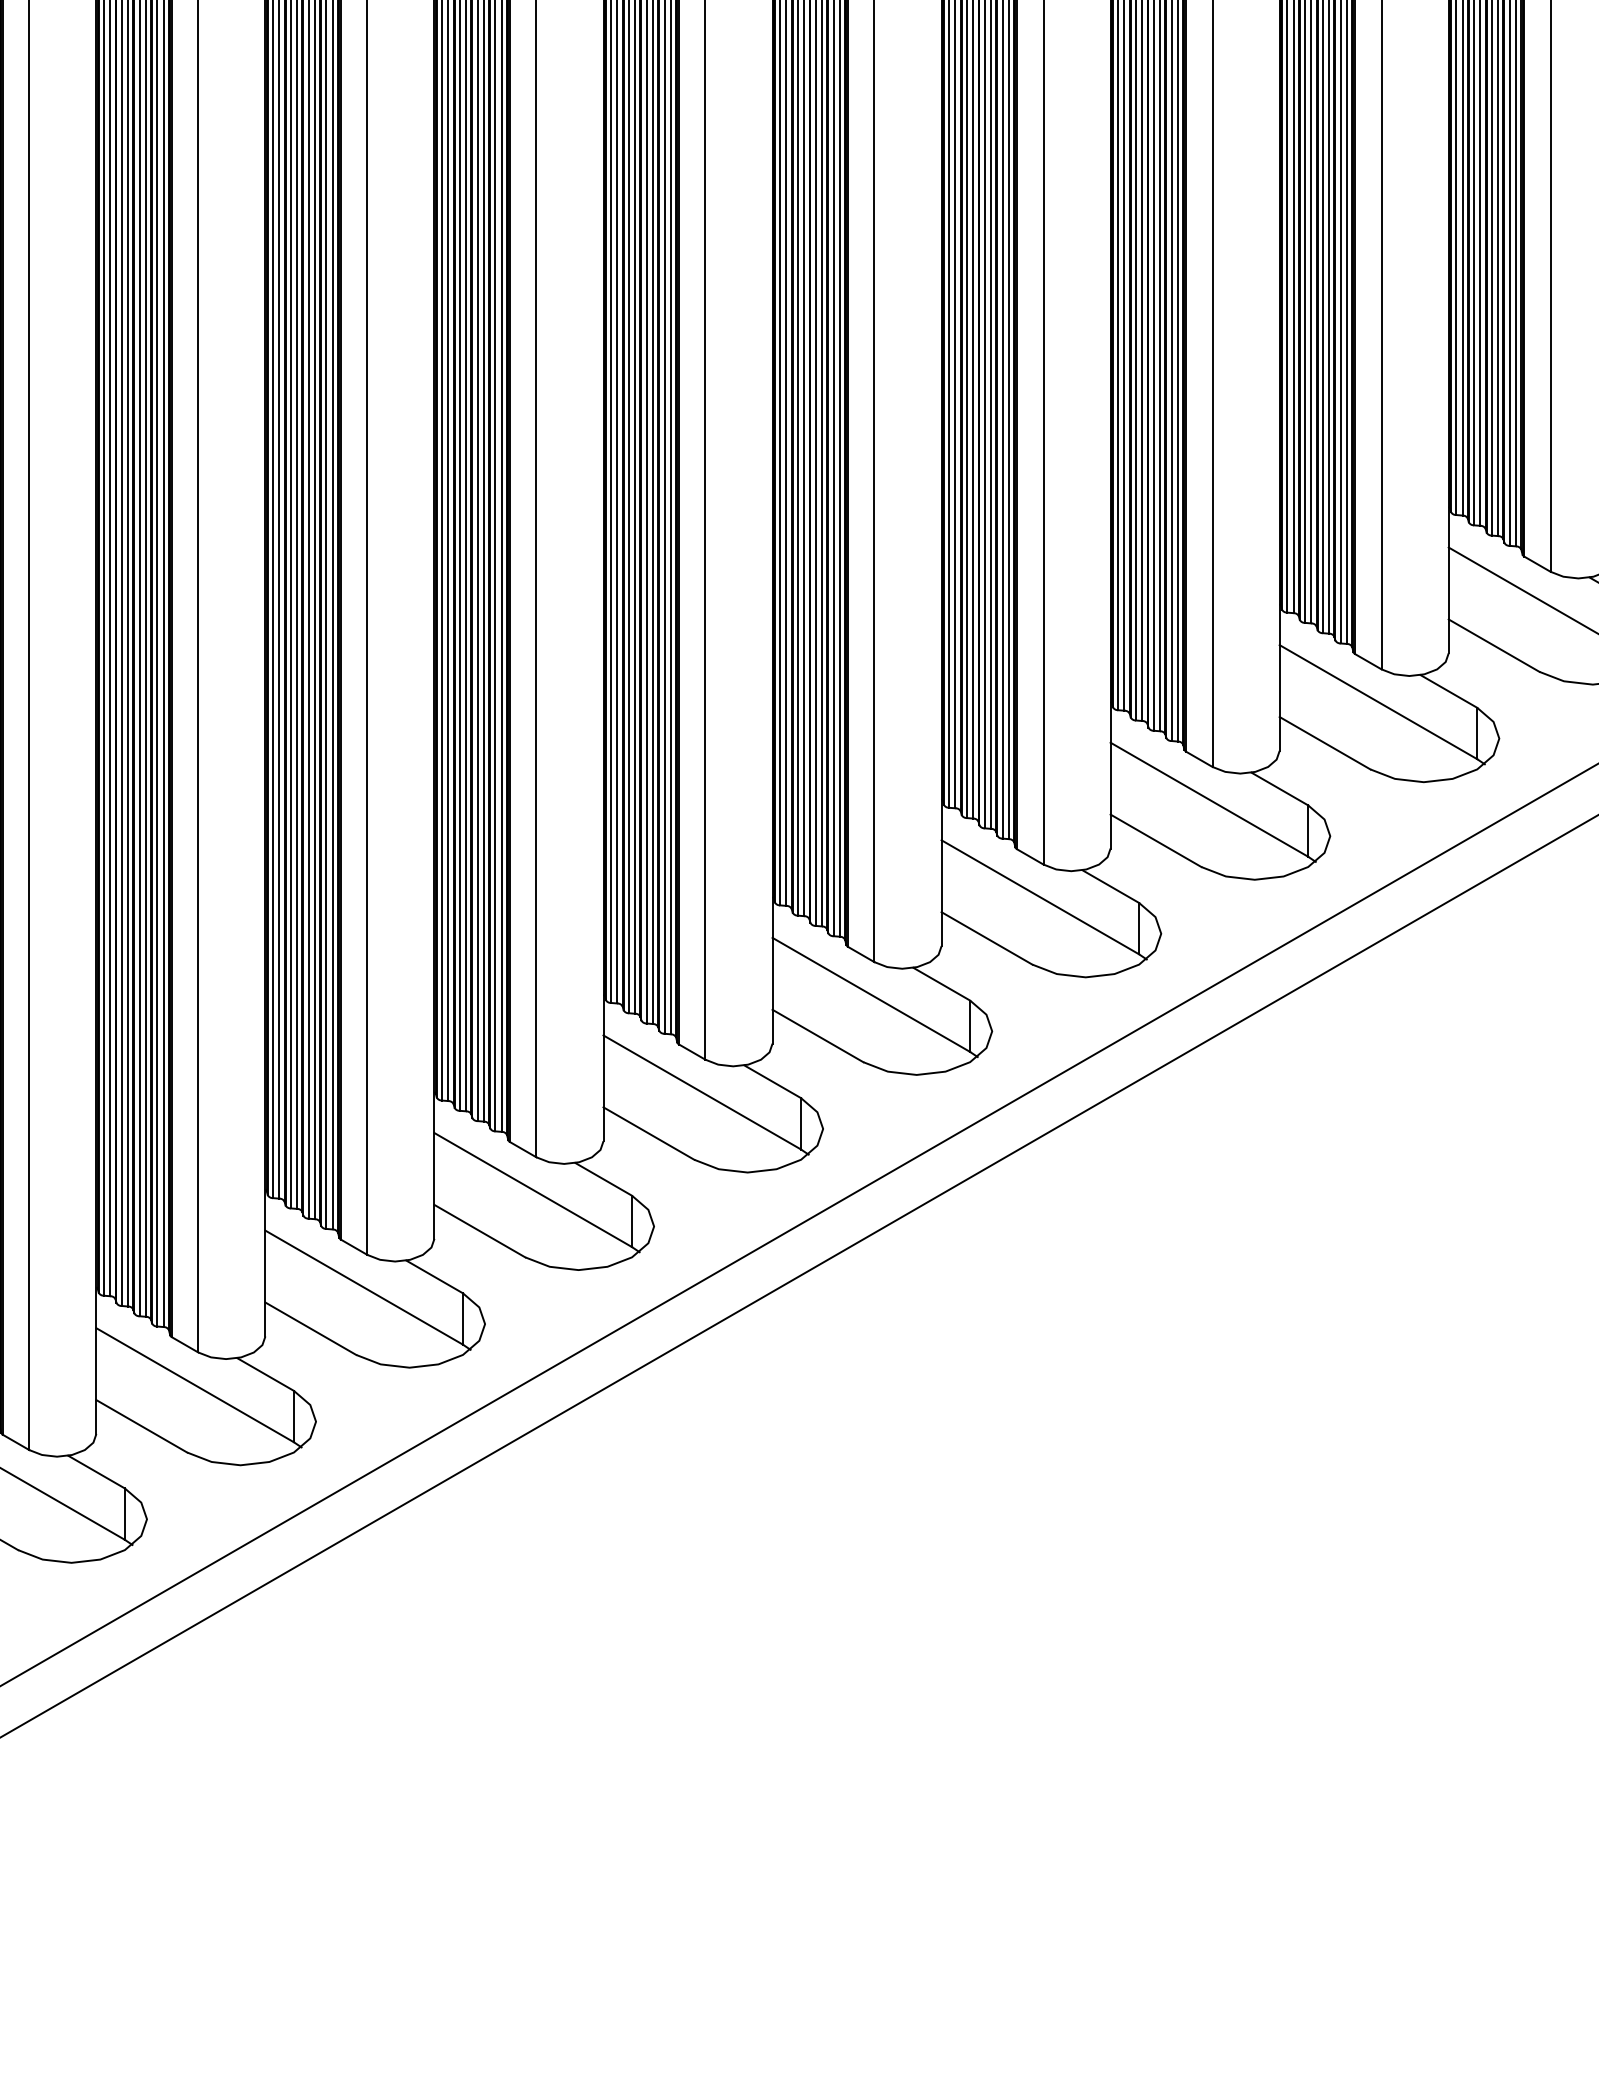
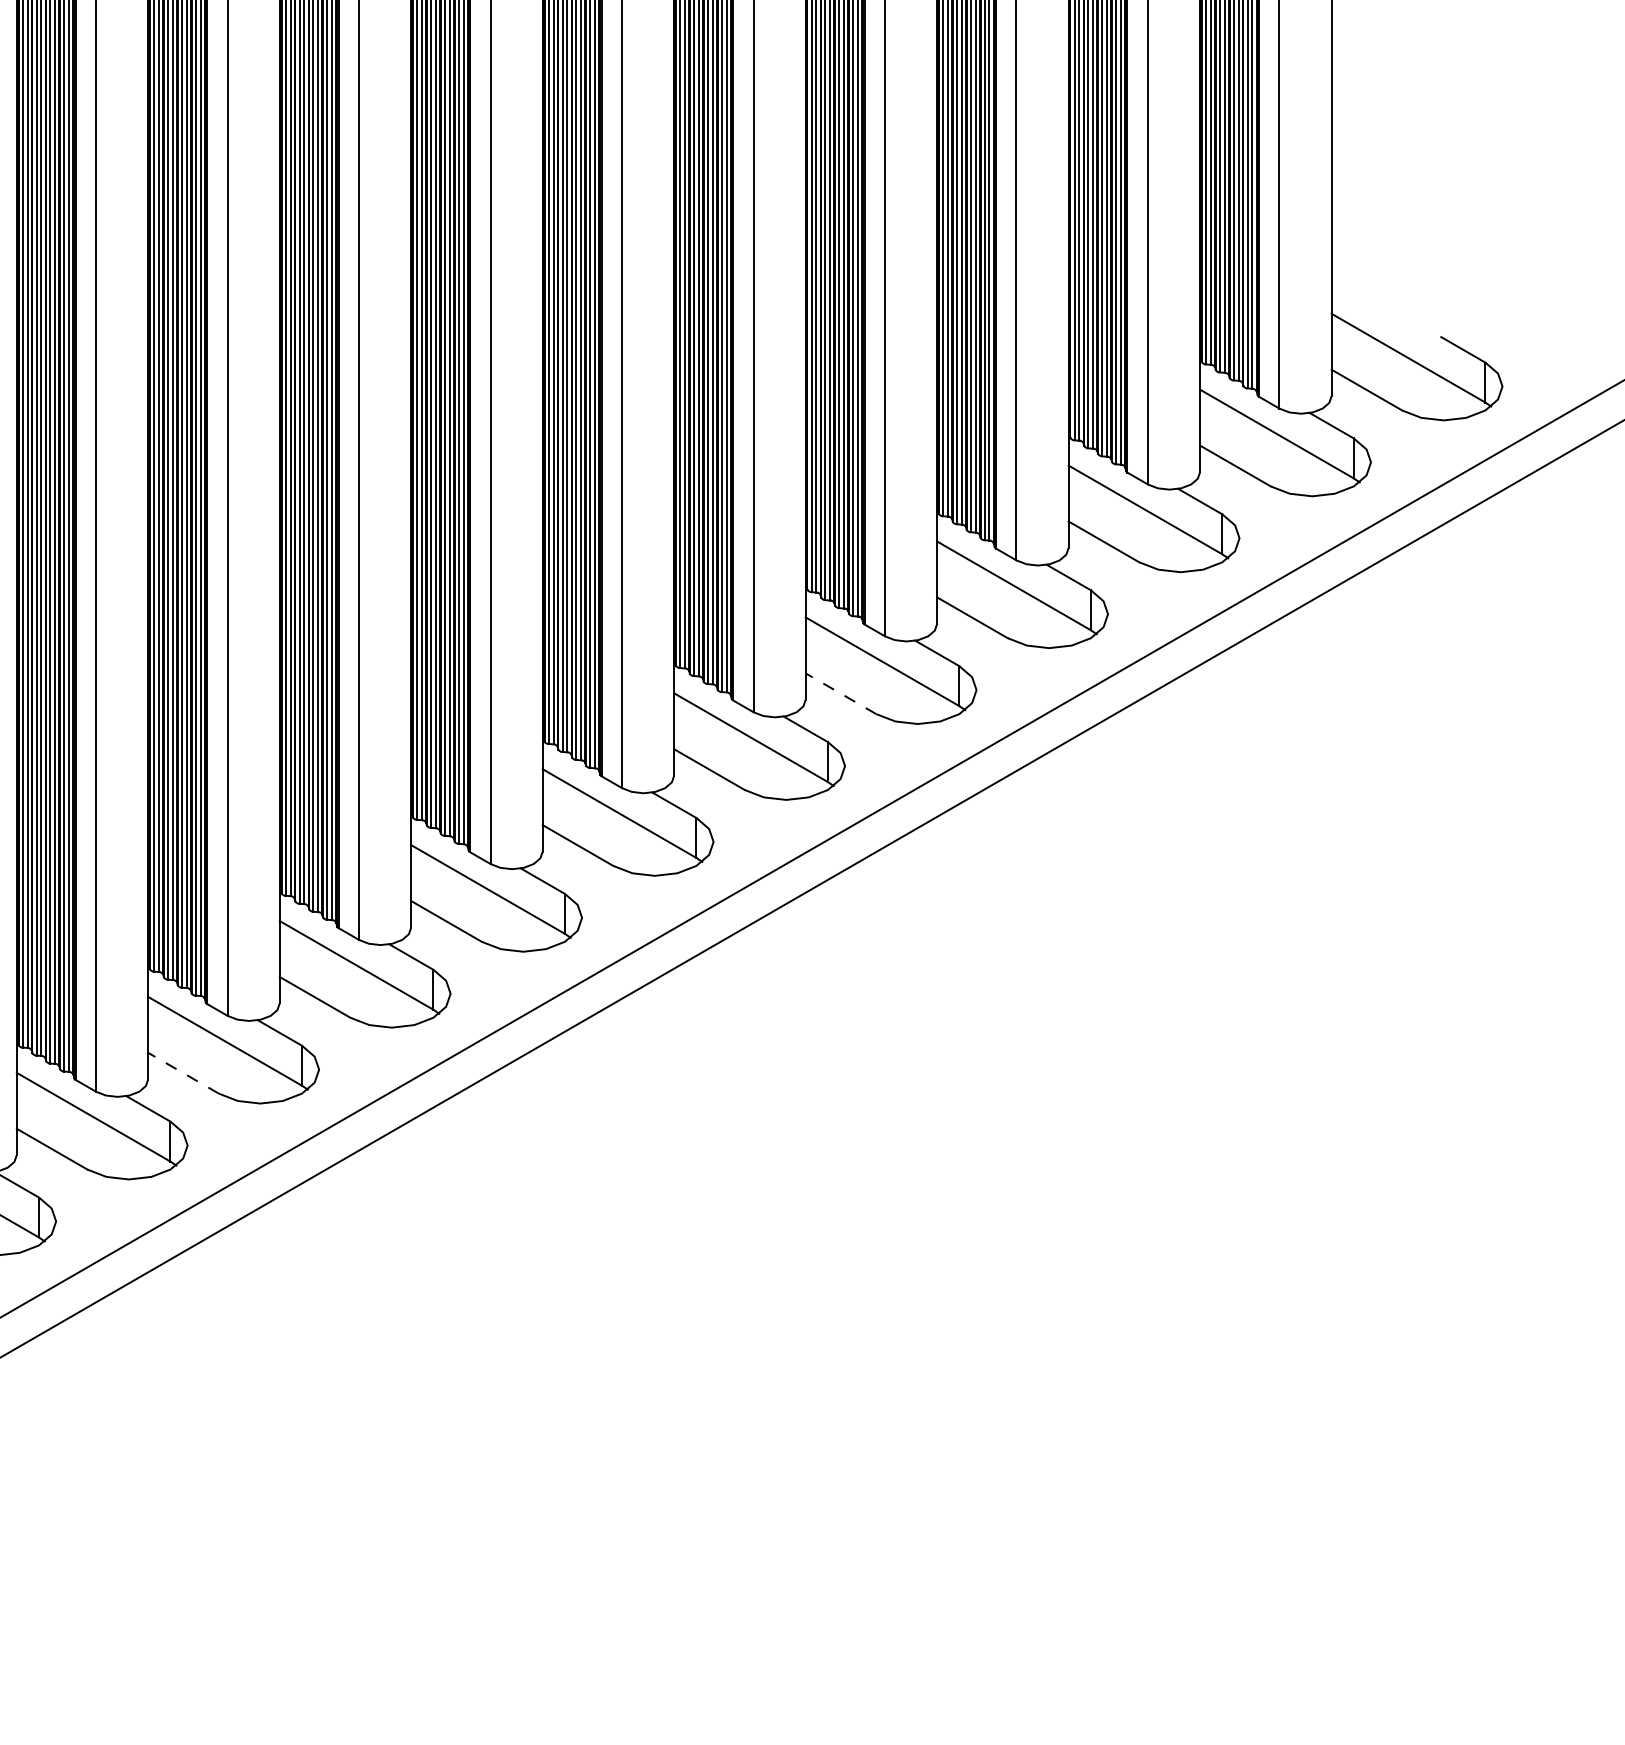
line: (987, 938) -> (841, 693), solid -> dashed
line: (141, 1426) -> (183, 1073), solid -> dashed

